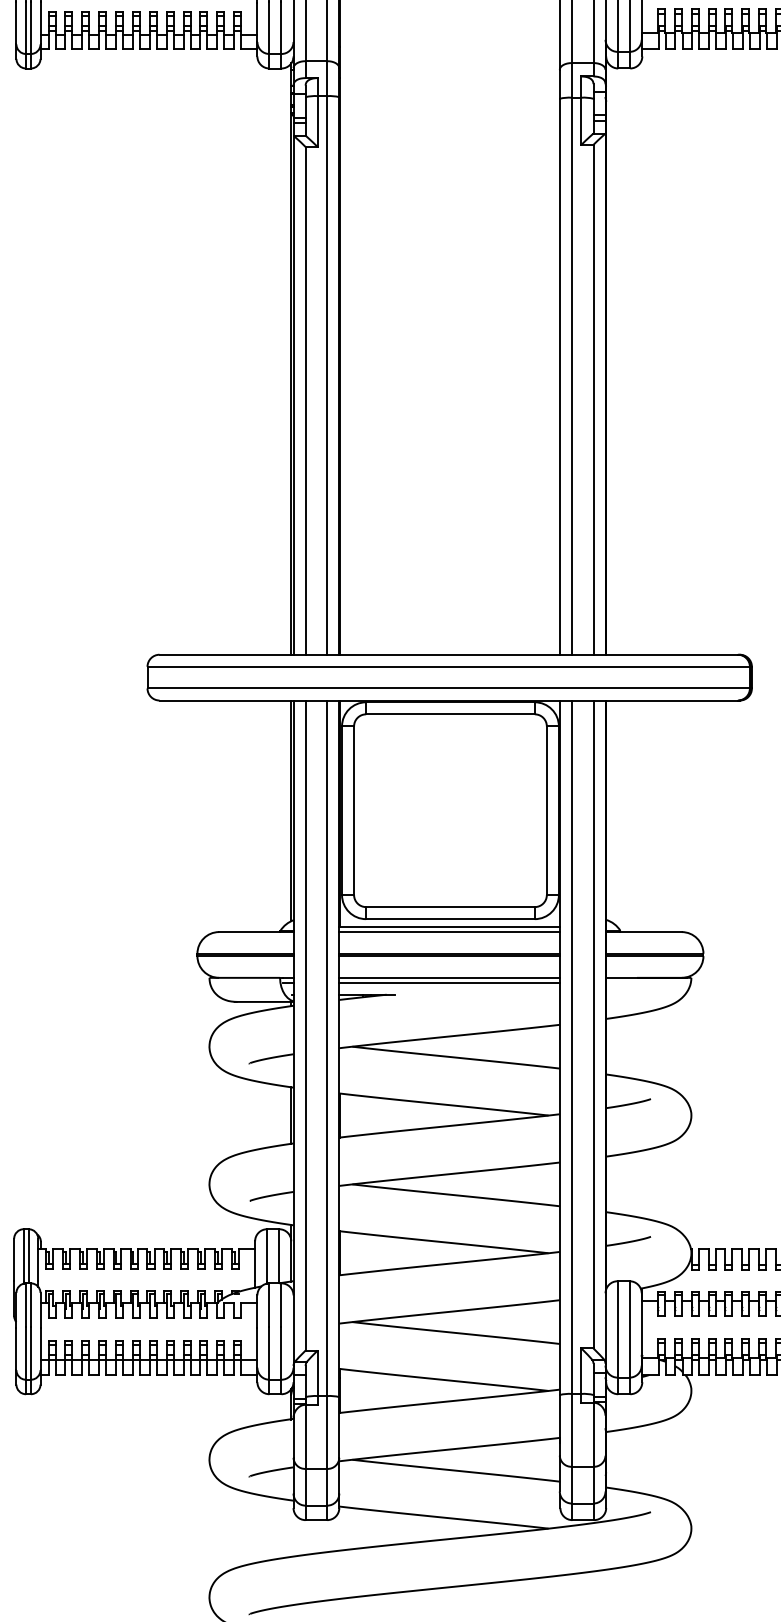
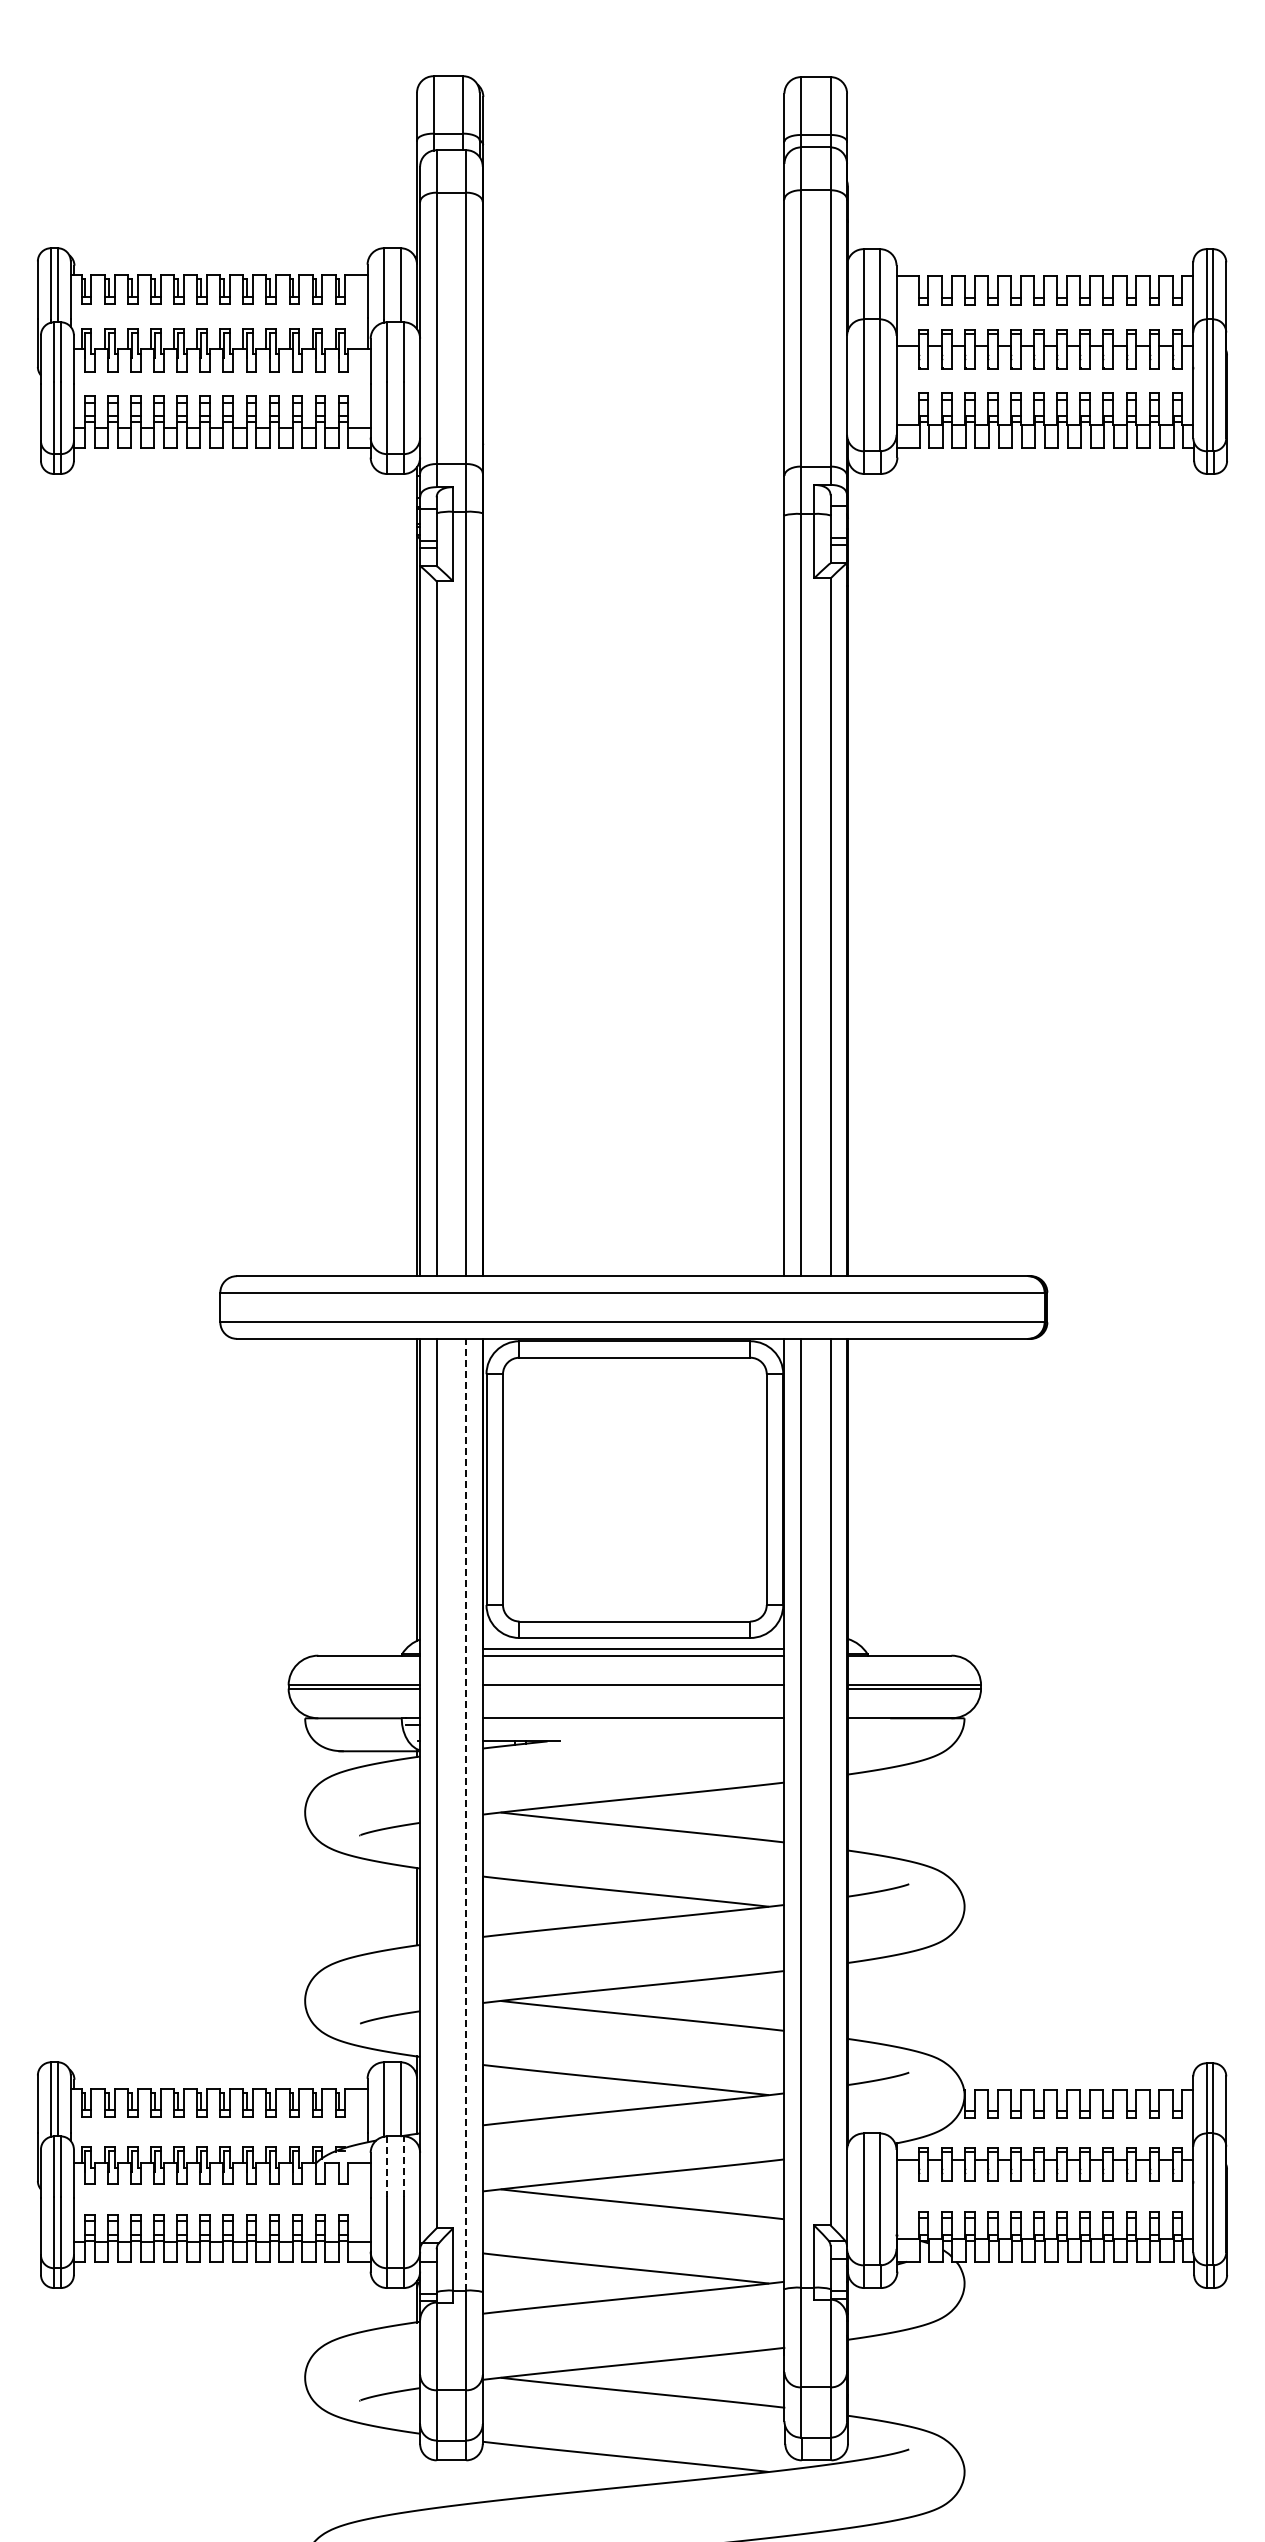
line: (449, 956) -> (633, 1688), removed
line: (449, 982) -> (633, 1724), removed
line: (327, 1048) -> (466, 1814), solid -> dashed
line: (281, 1304) -> (403, 2165), solid -> dashed
line: (269, 1305) -> (387, 2166), solid -> dashed

